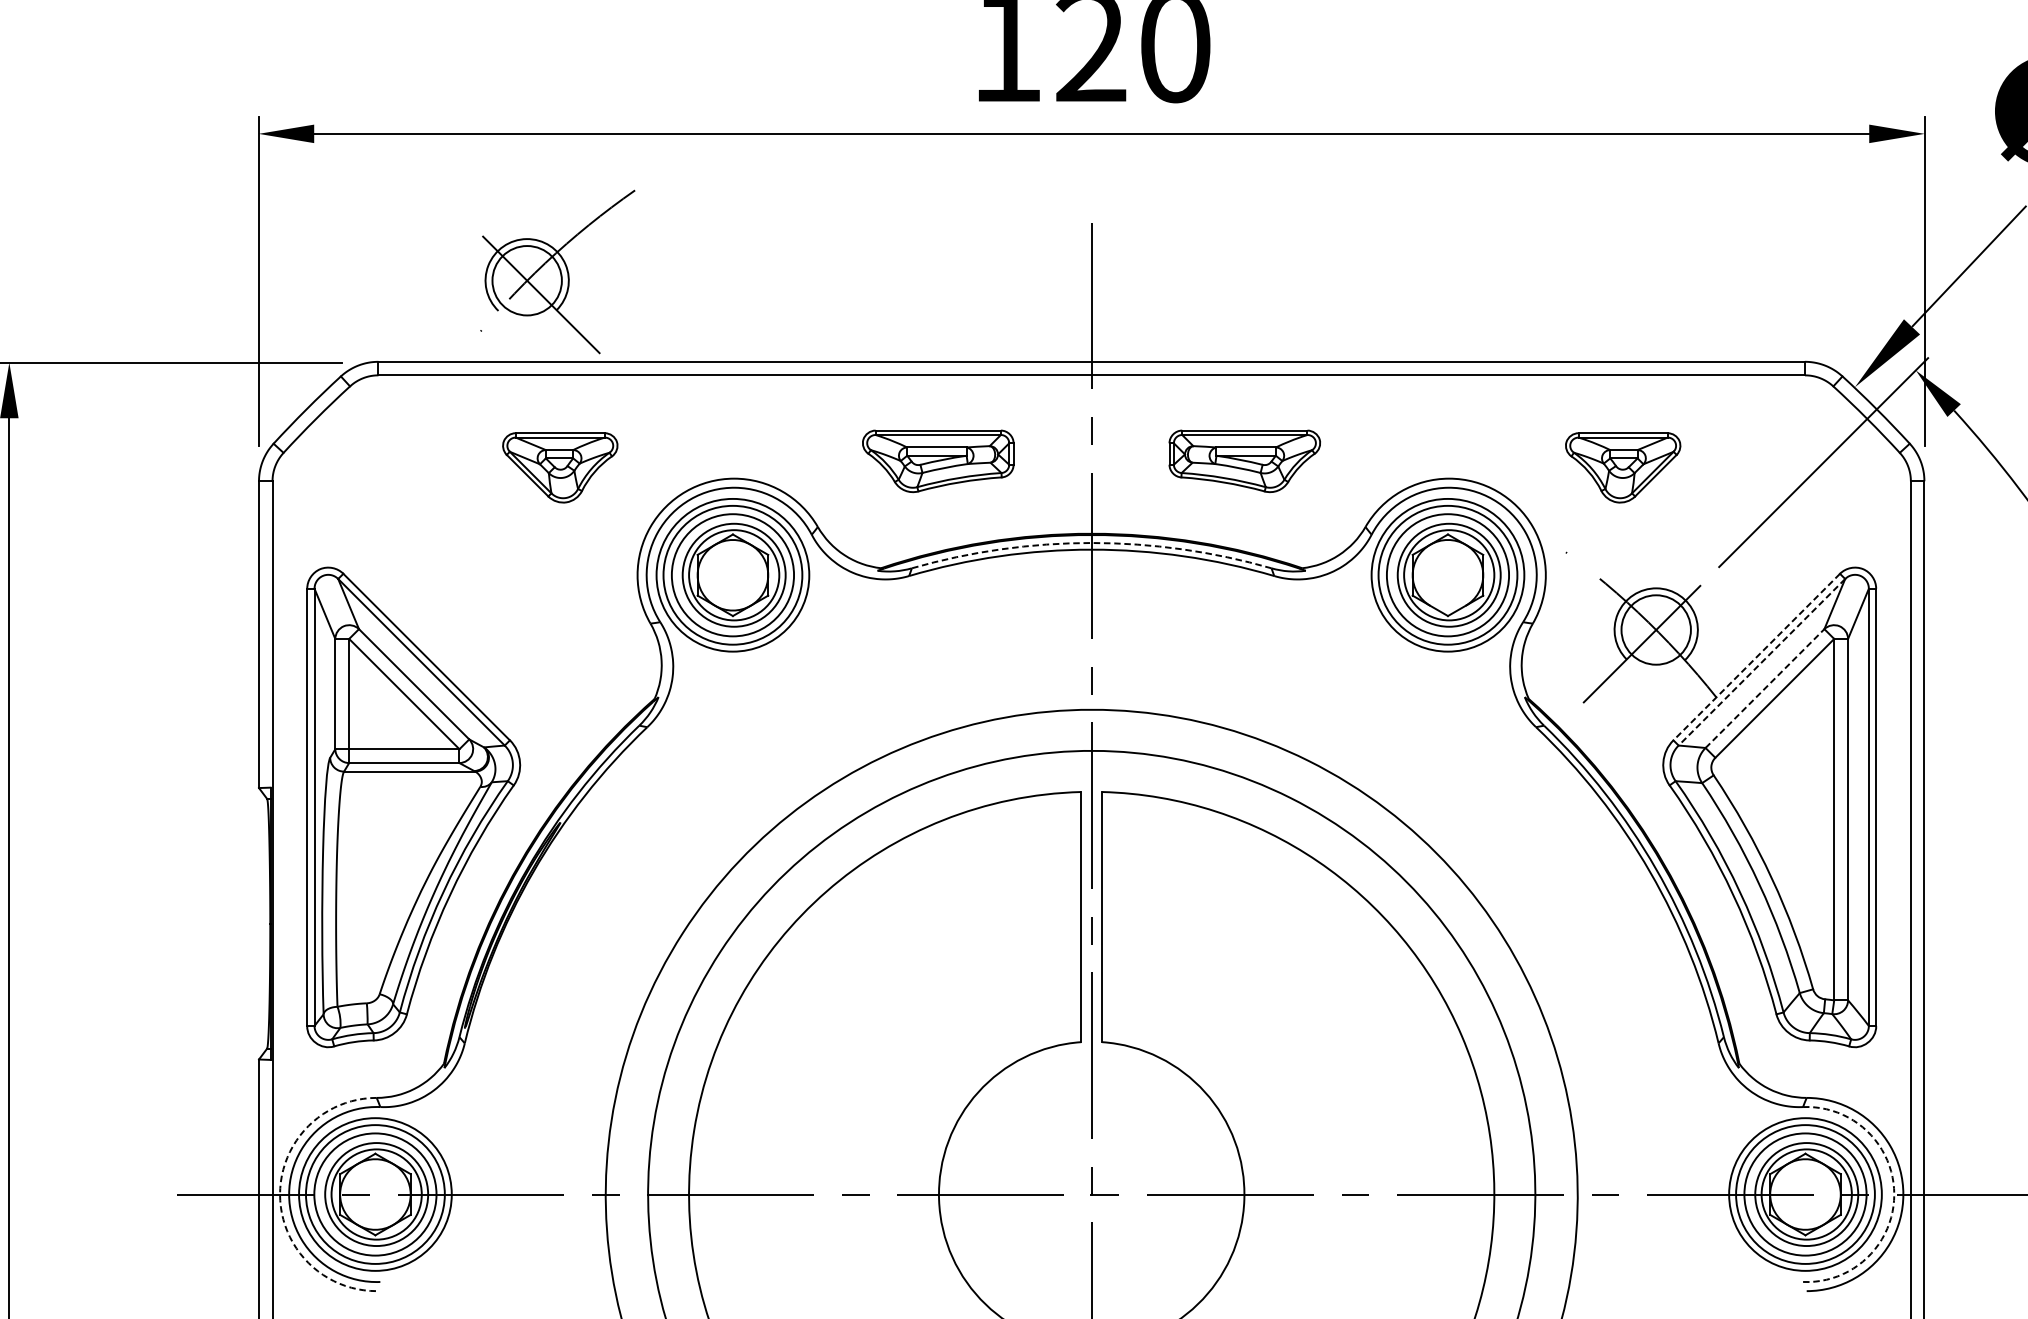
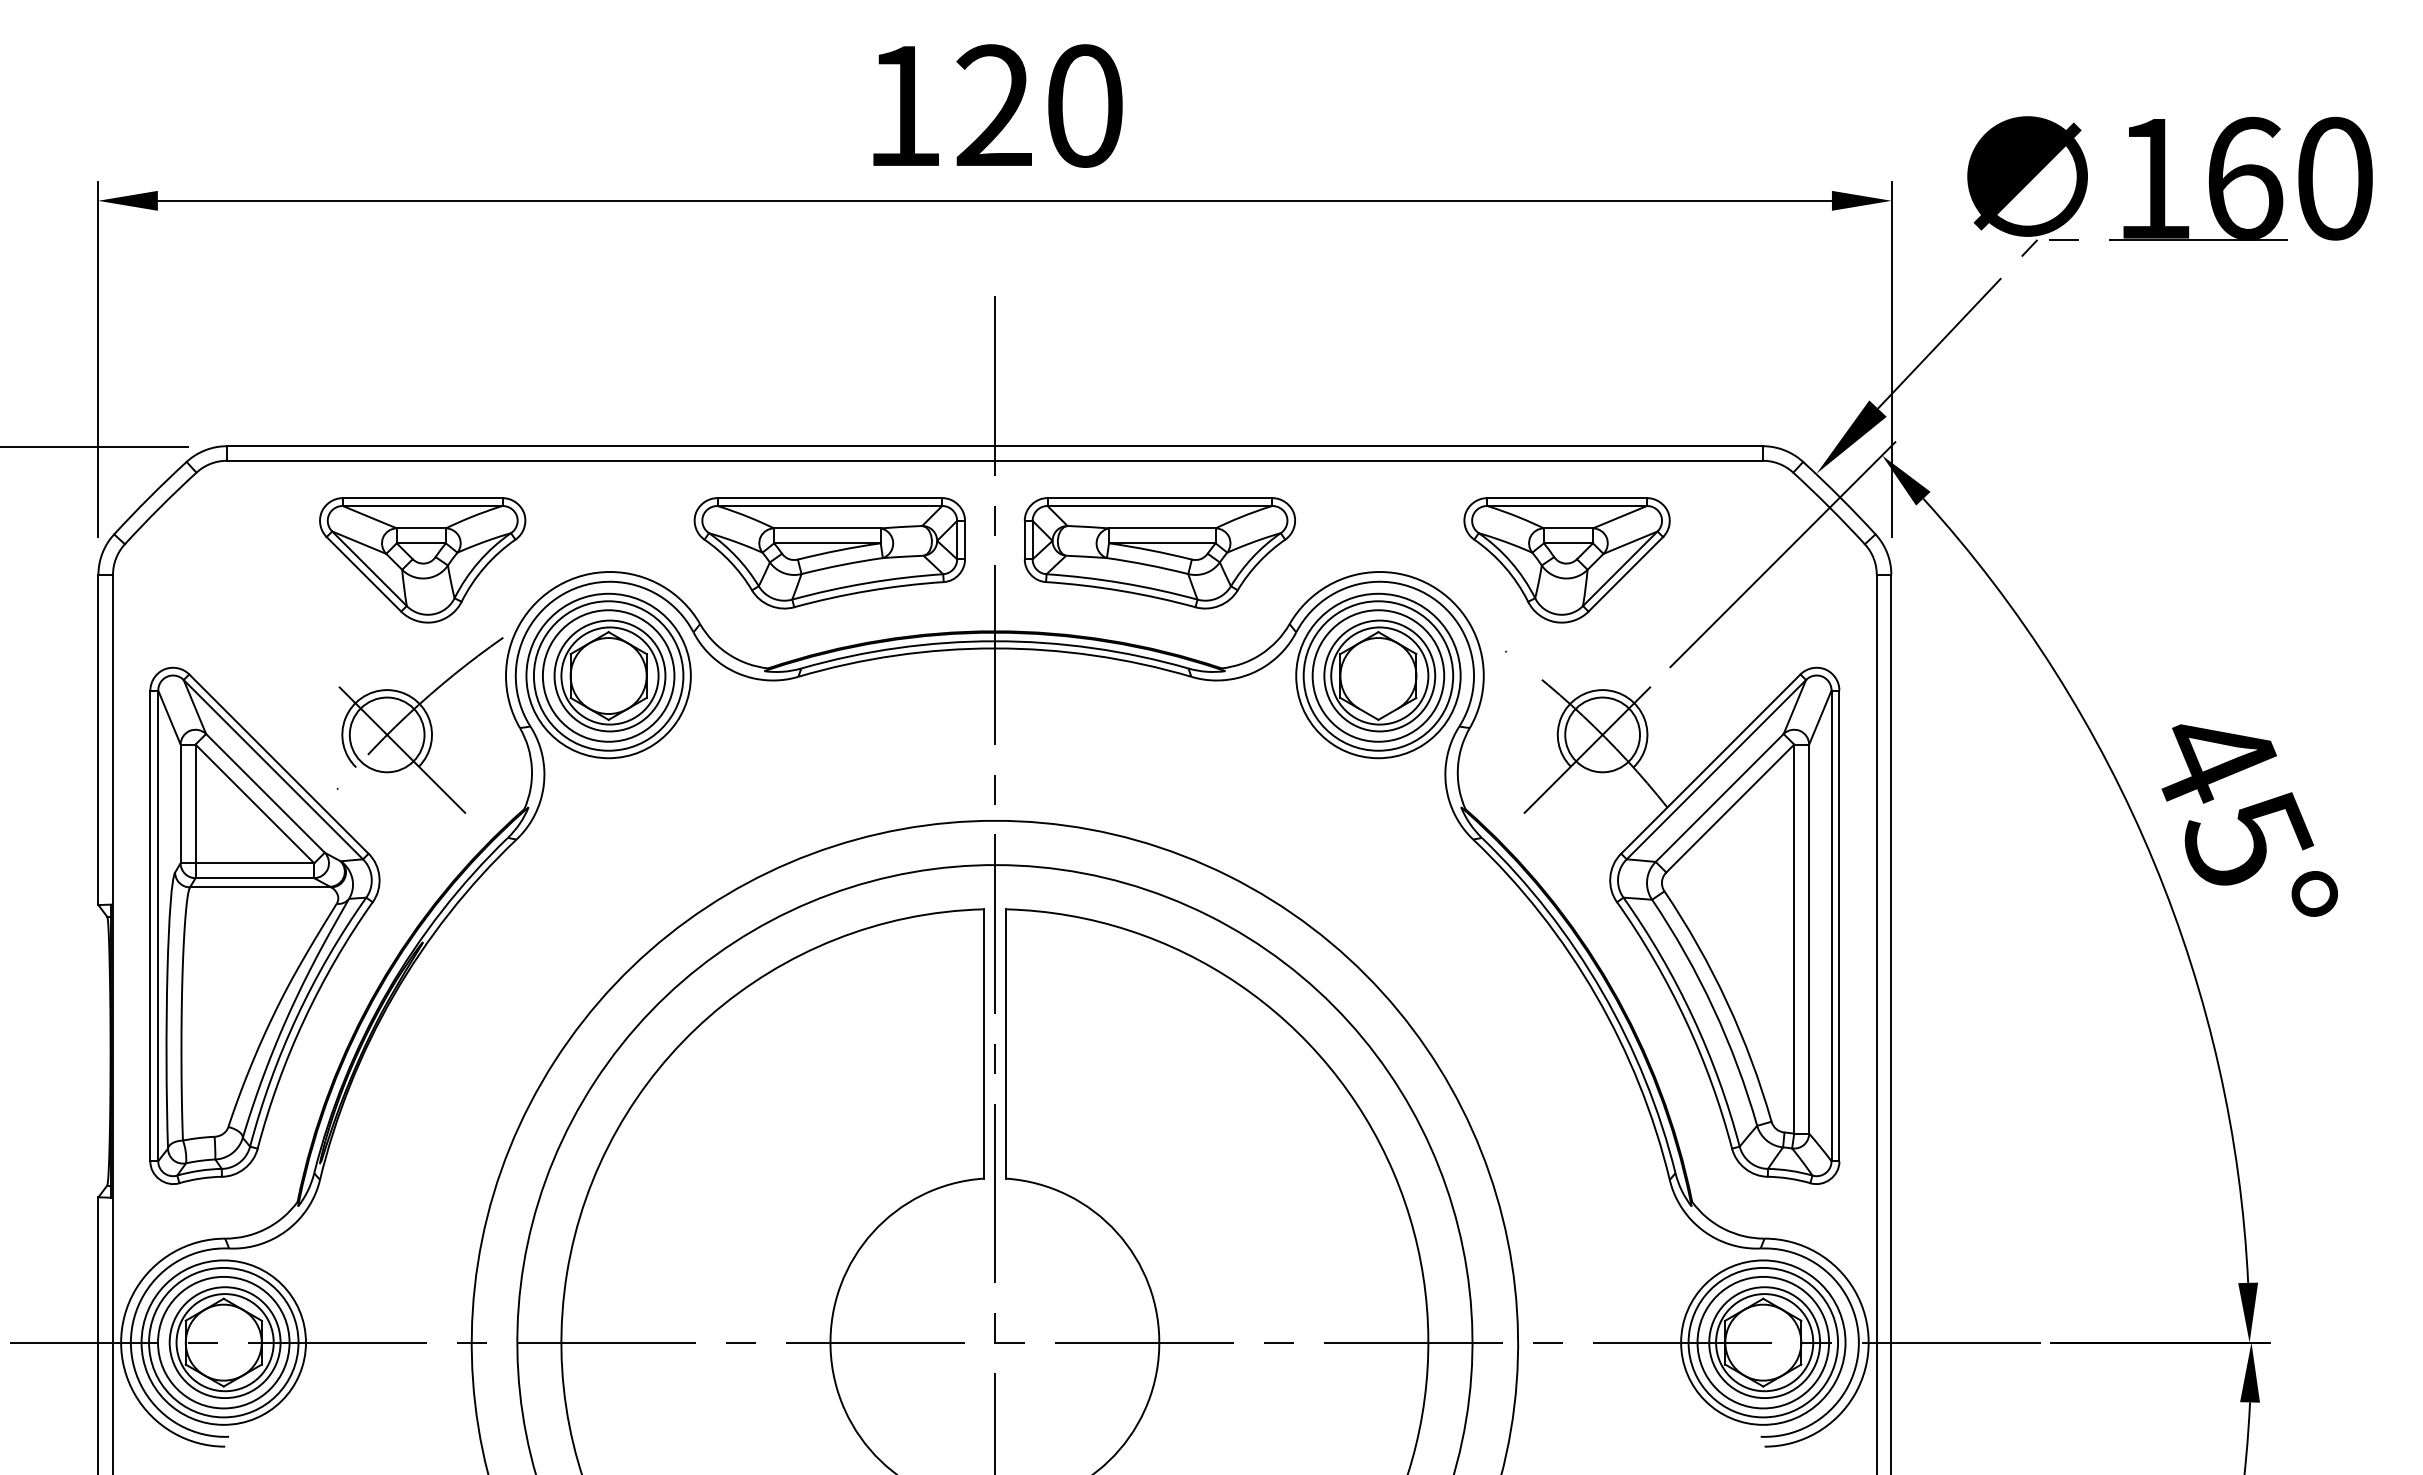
part: (557, 271) -> (419, 725), moved
part: (938, 461) -> (829, 553), size x1.67
part: (1244, 461) -> (1159, 553), size x1.67
part: (560, 467) -> (422, 560), size x1.67
part: (1622, 467) -> (1566, 560), size x1.67
arc: (1091, 543) -> (994, 641), dashed -> solid
line: (1756, 657) -> (1710, 764), dashed -> solid
line: (1762, 662) -> (1716, 769), dashed -> solid
line: (1765, 688) -> (1720, 797), dashed -> solid
arc: (280, 1194) -> (121, 1342), dashed -> solid
arc: (1893, 1194) -> (1858, 1342), dashed -> solid

